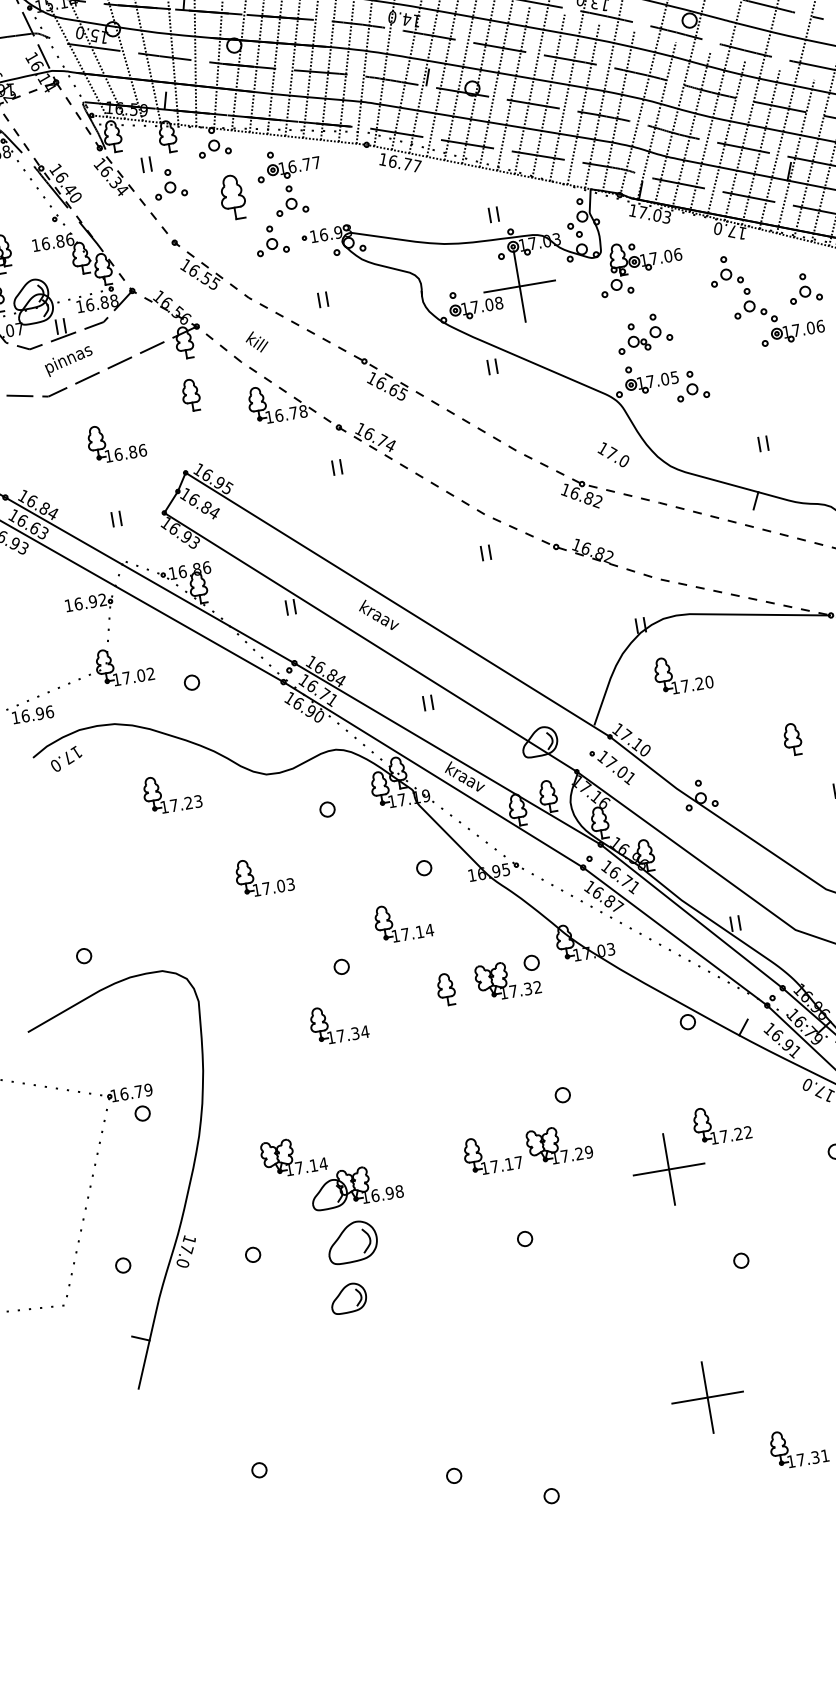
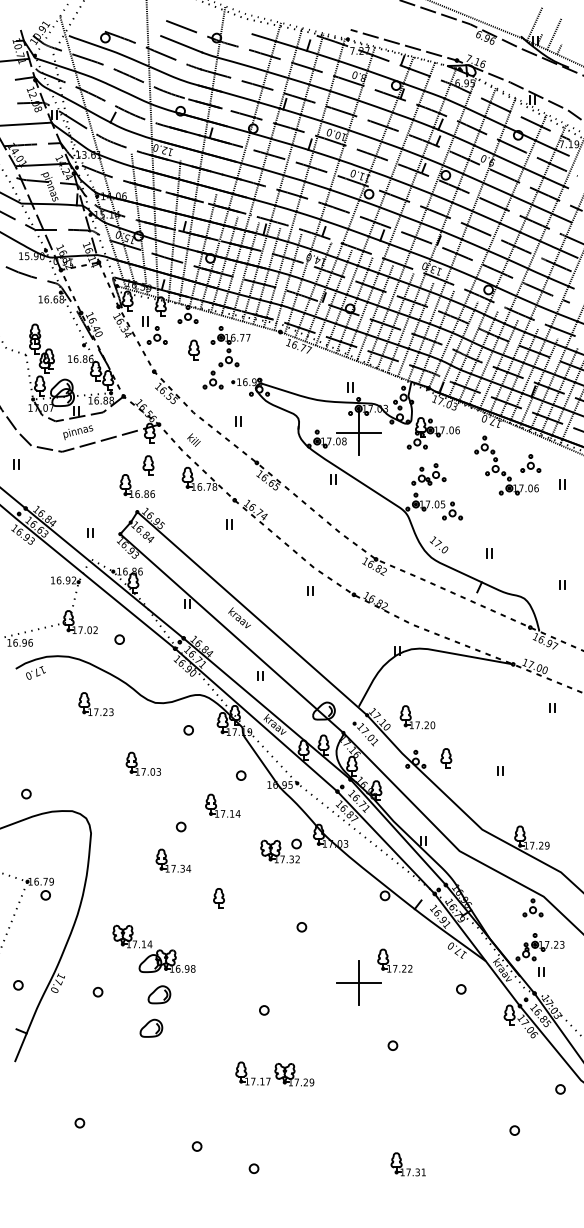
part: (231, 196) -> (193, 349), size x0.71
part: (114, 441) -> (136, 485), moved
text: (612, 454) -> (438, 544), moved
part: (682, 673) -> (417, 717), moved
part: (792, 739) -> (446, 758), moved
part: (445, 989) -> (218, 898), moved
part: (526, 1147) -> (274, 1073), moved
part: (352, 1241) -> (159, 994), size x0.71
part: (707, 1396) -> (358, 1124), removed

